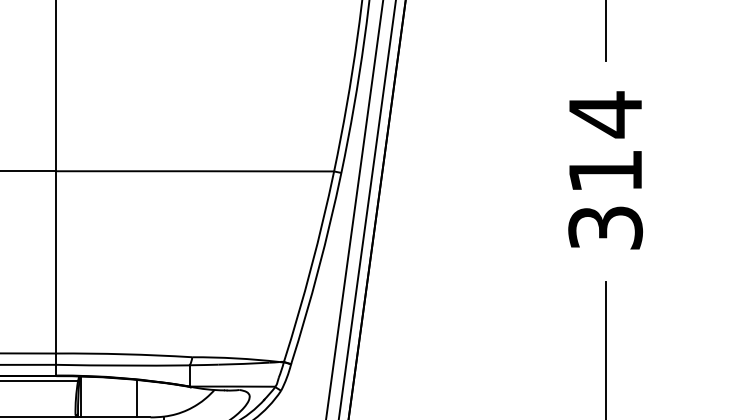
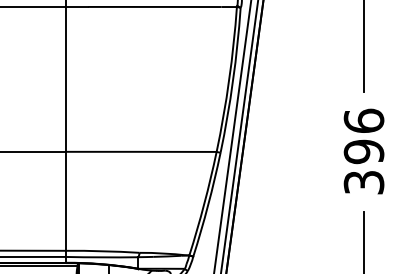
text: (604, 143) -> (363, 136), 314 -> 396

